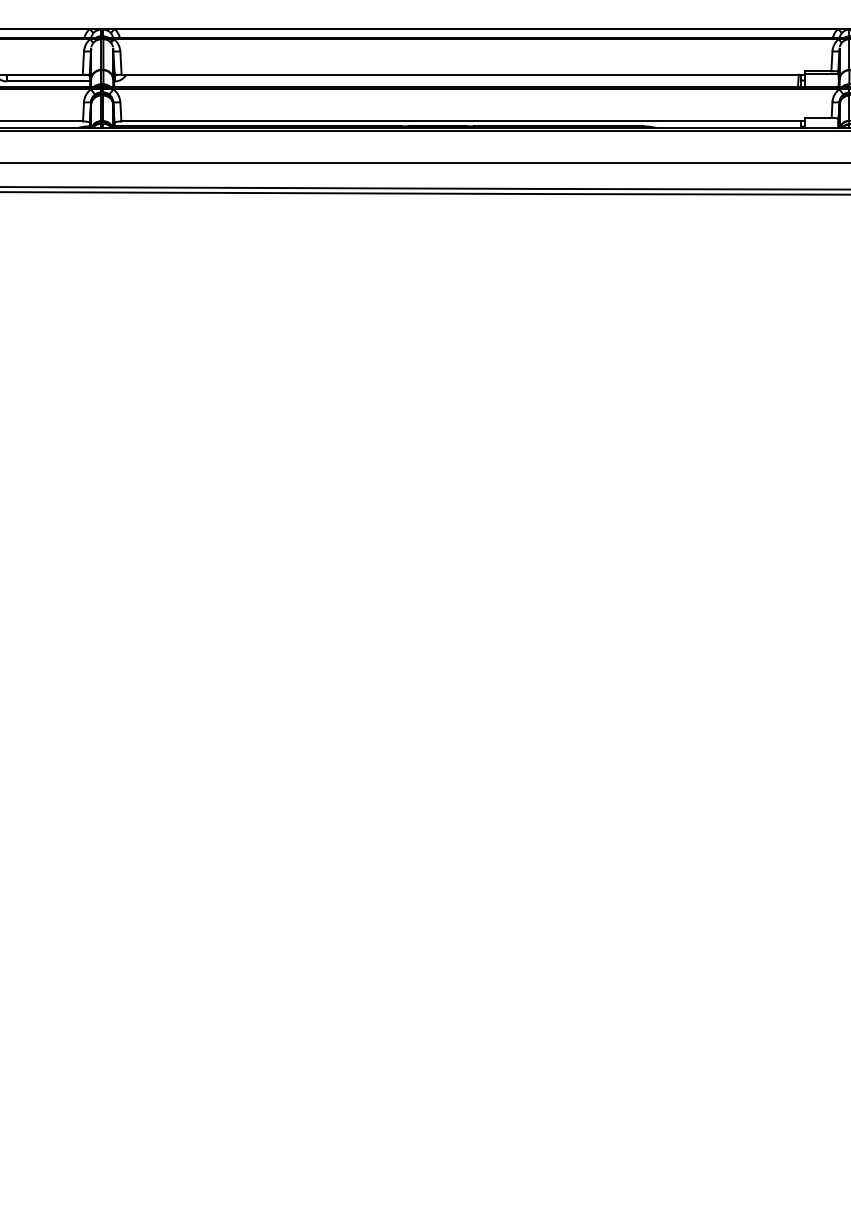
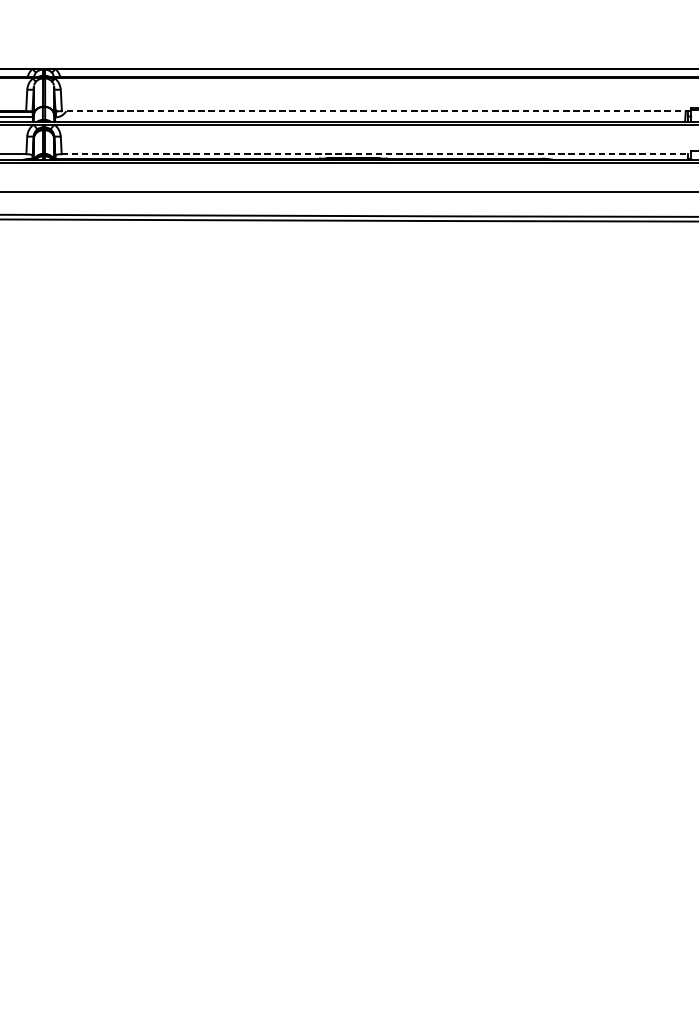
line: (462, 74) -> (375, 110), solid -> dashed
line: (463, 121) -> (376, 154), solid -> dashed

